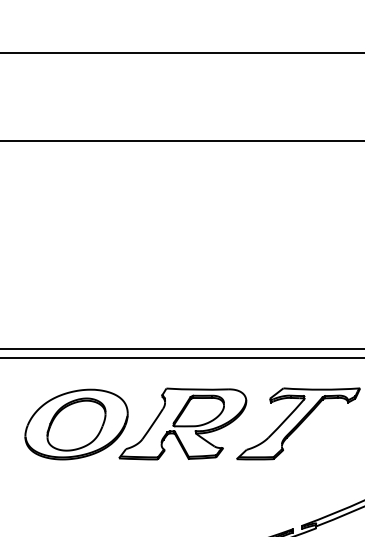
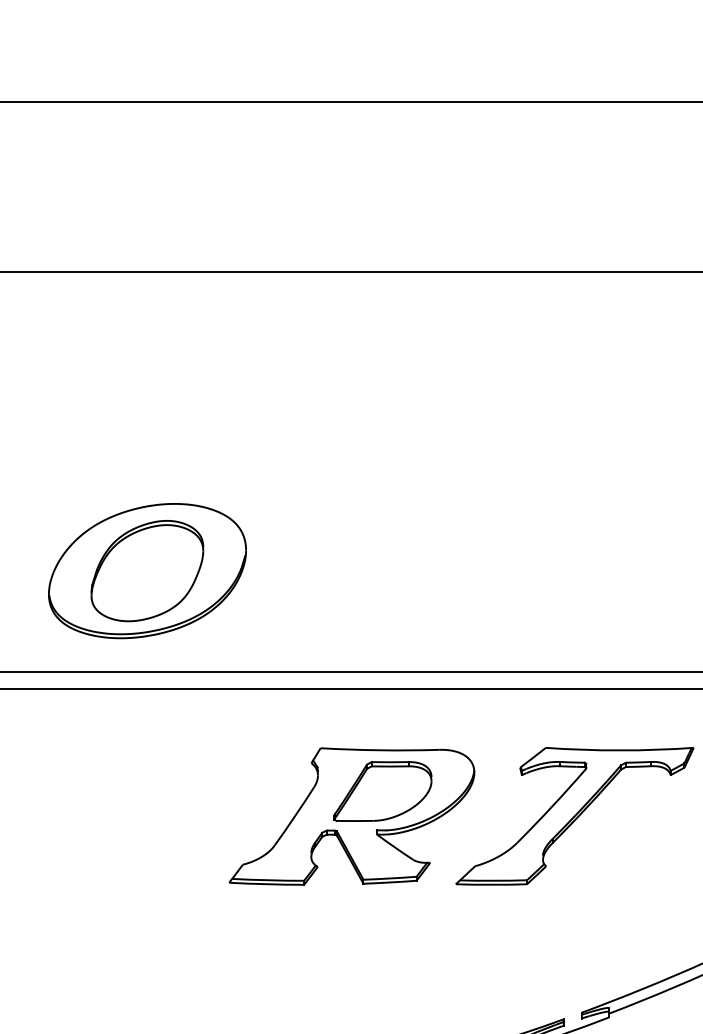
part: (76, 424) -> (147, 570), moved

